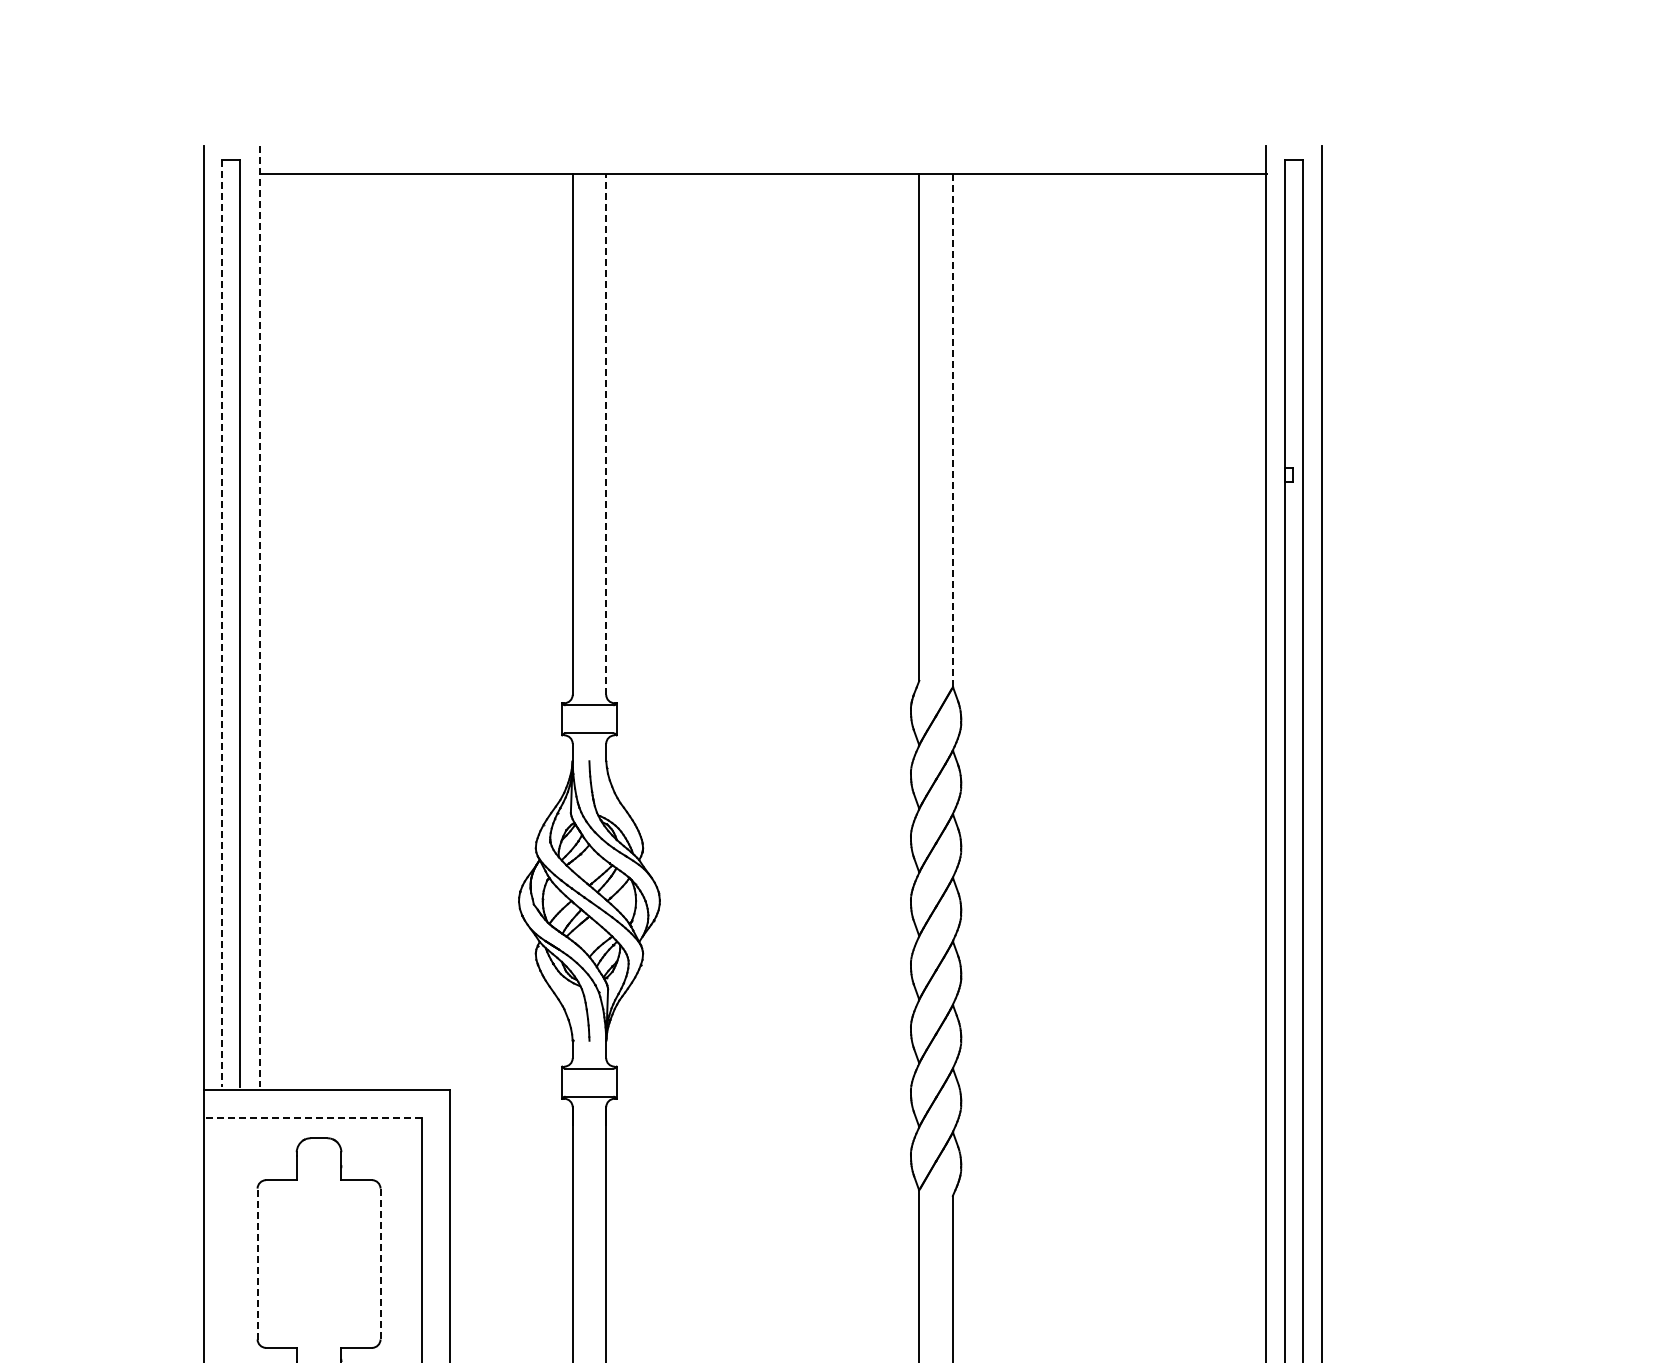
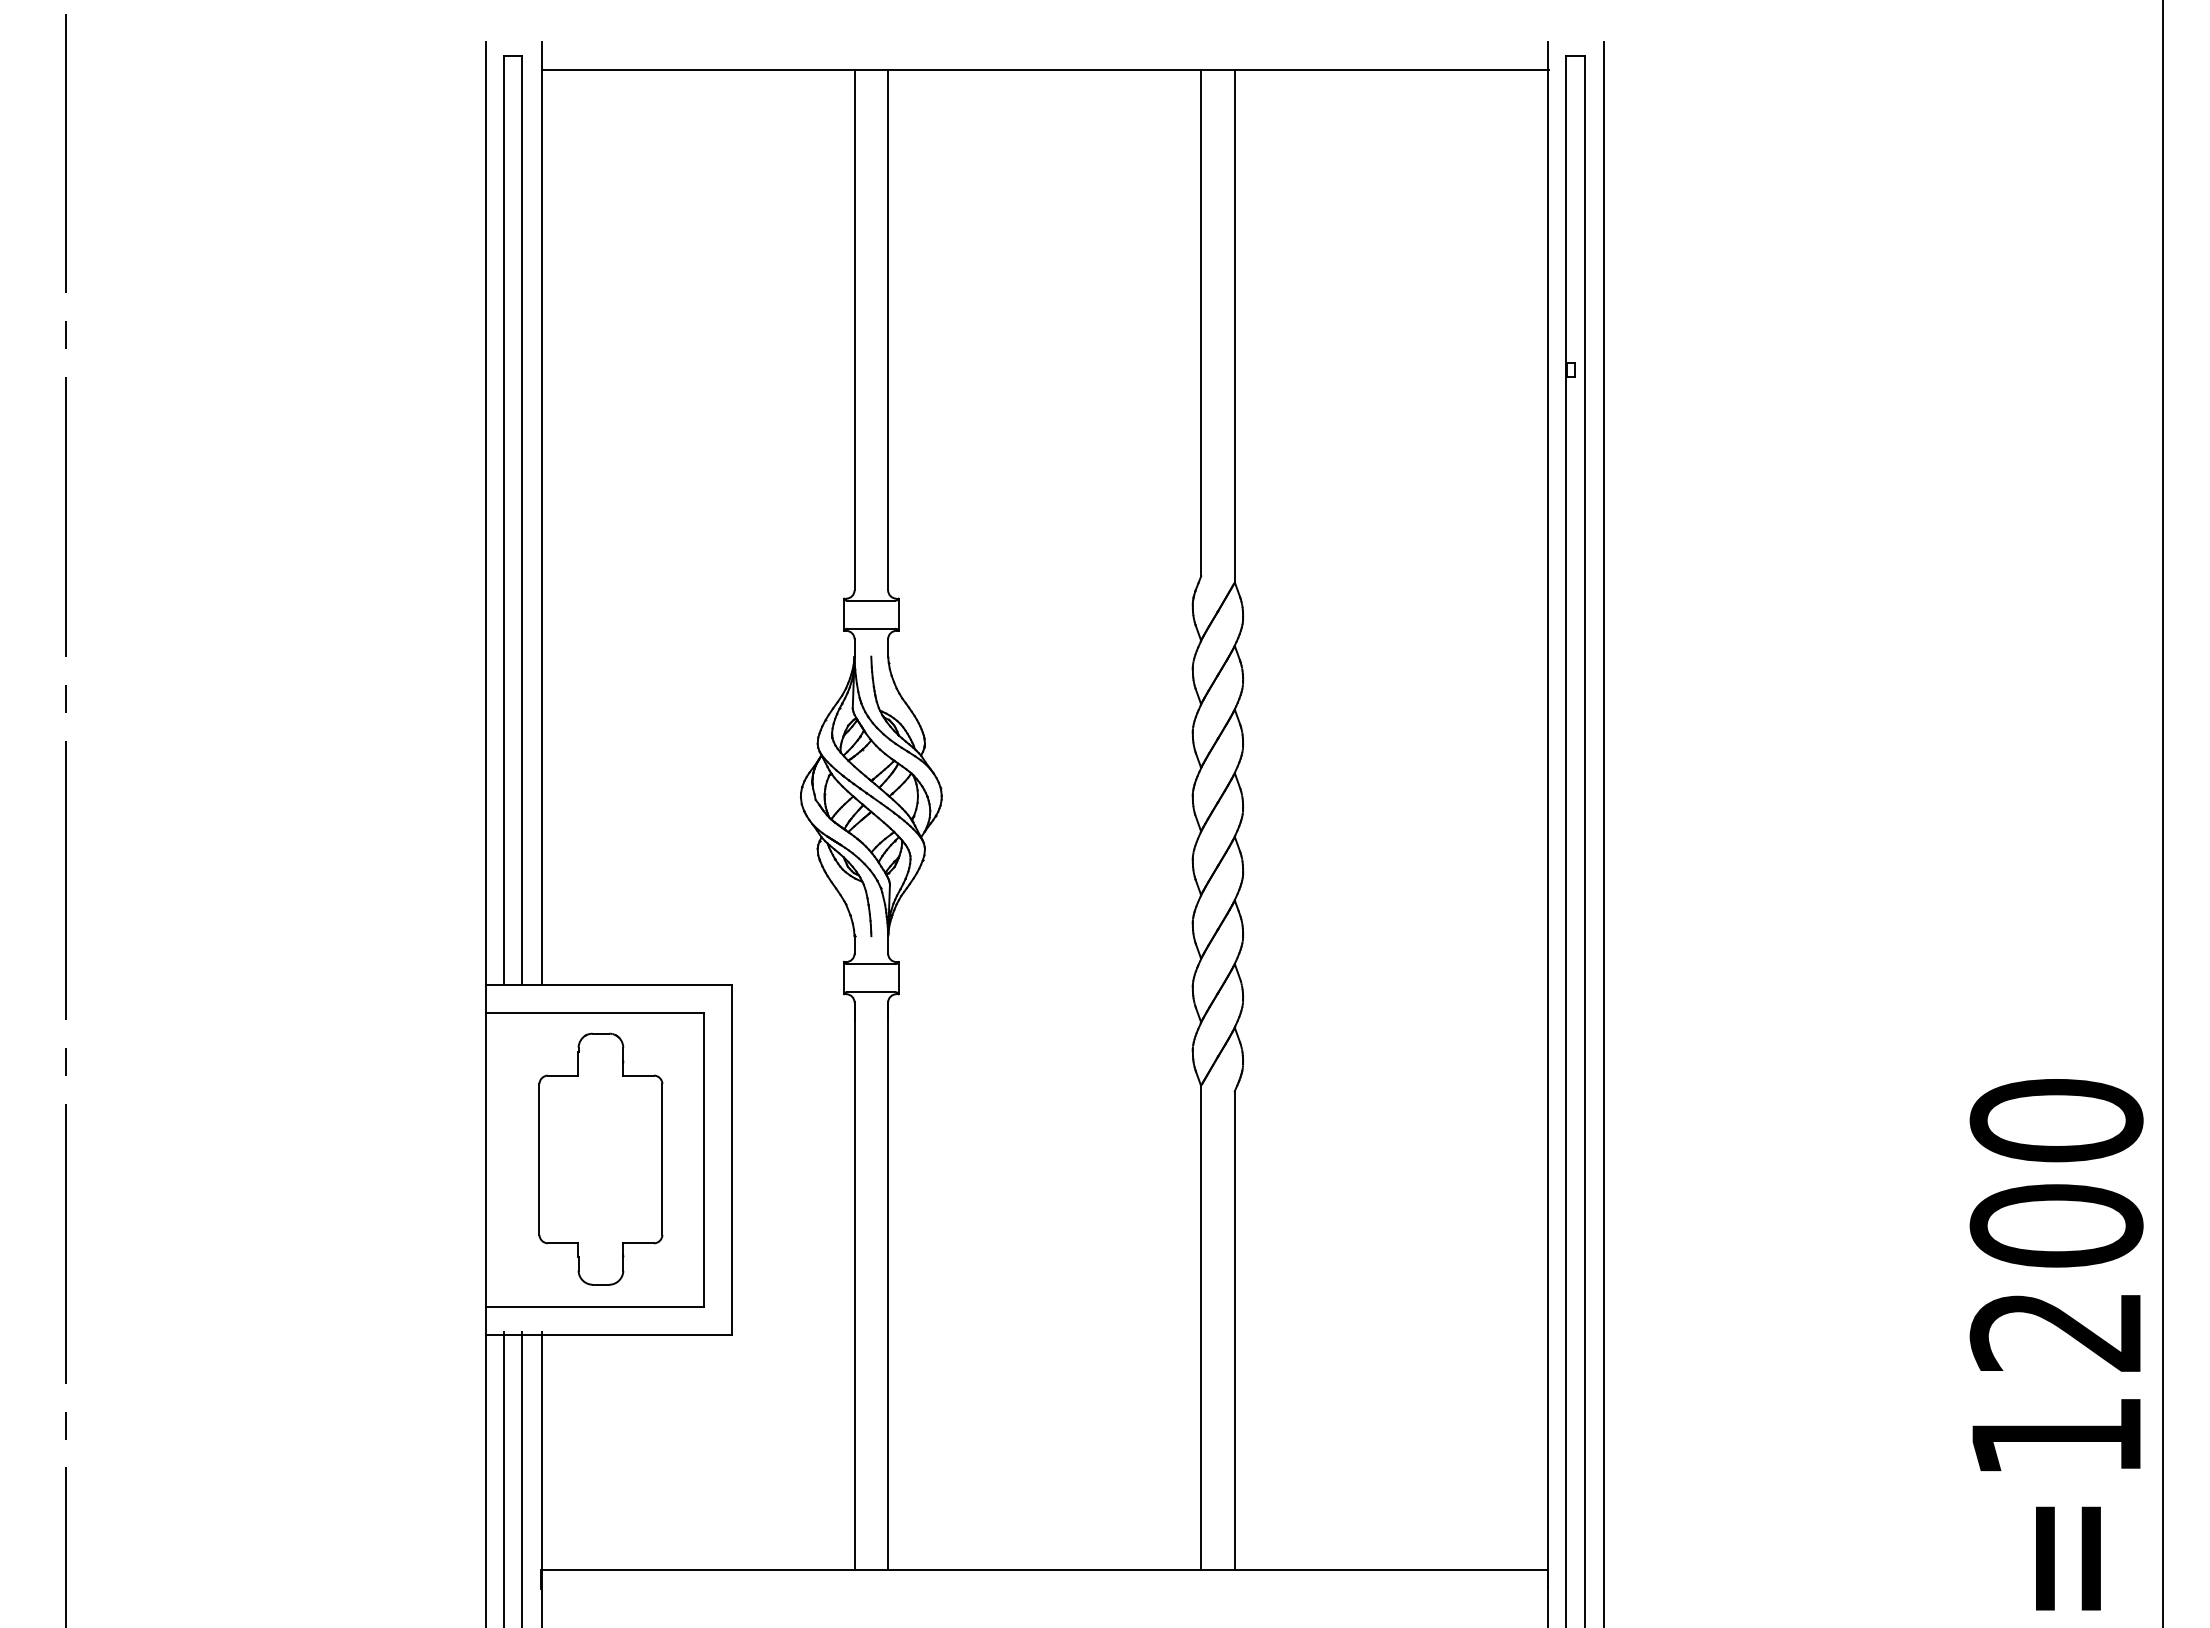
line: (952, 431) -> (1234, 326), dashed -> solid
line: (606, 434) -> (888, 329), dashed -> solid
line: (259, 617) -> (541, 512), dashed -> solid
line: (221, 624) -> (503, 519), dashed -> solid
line: (312, 1118) -> (594, 1013), dashed -> solid
line: (257, 1263) -> (539, 1158), dashed -> solid
line: (380, 1264) -> (662, 1159), dashed -> solid

